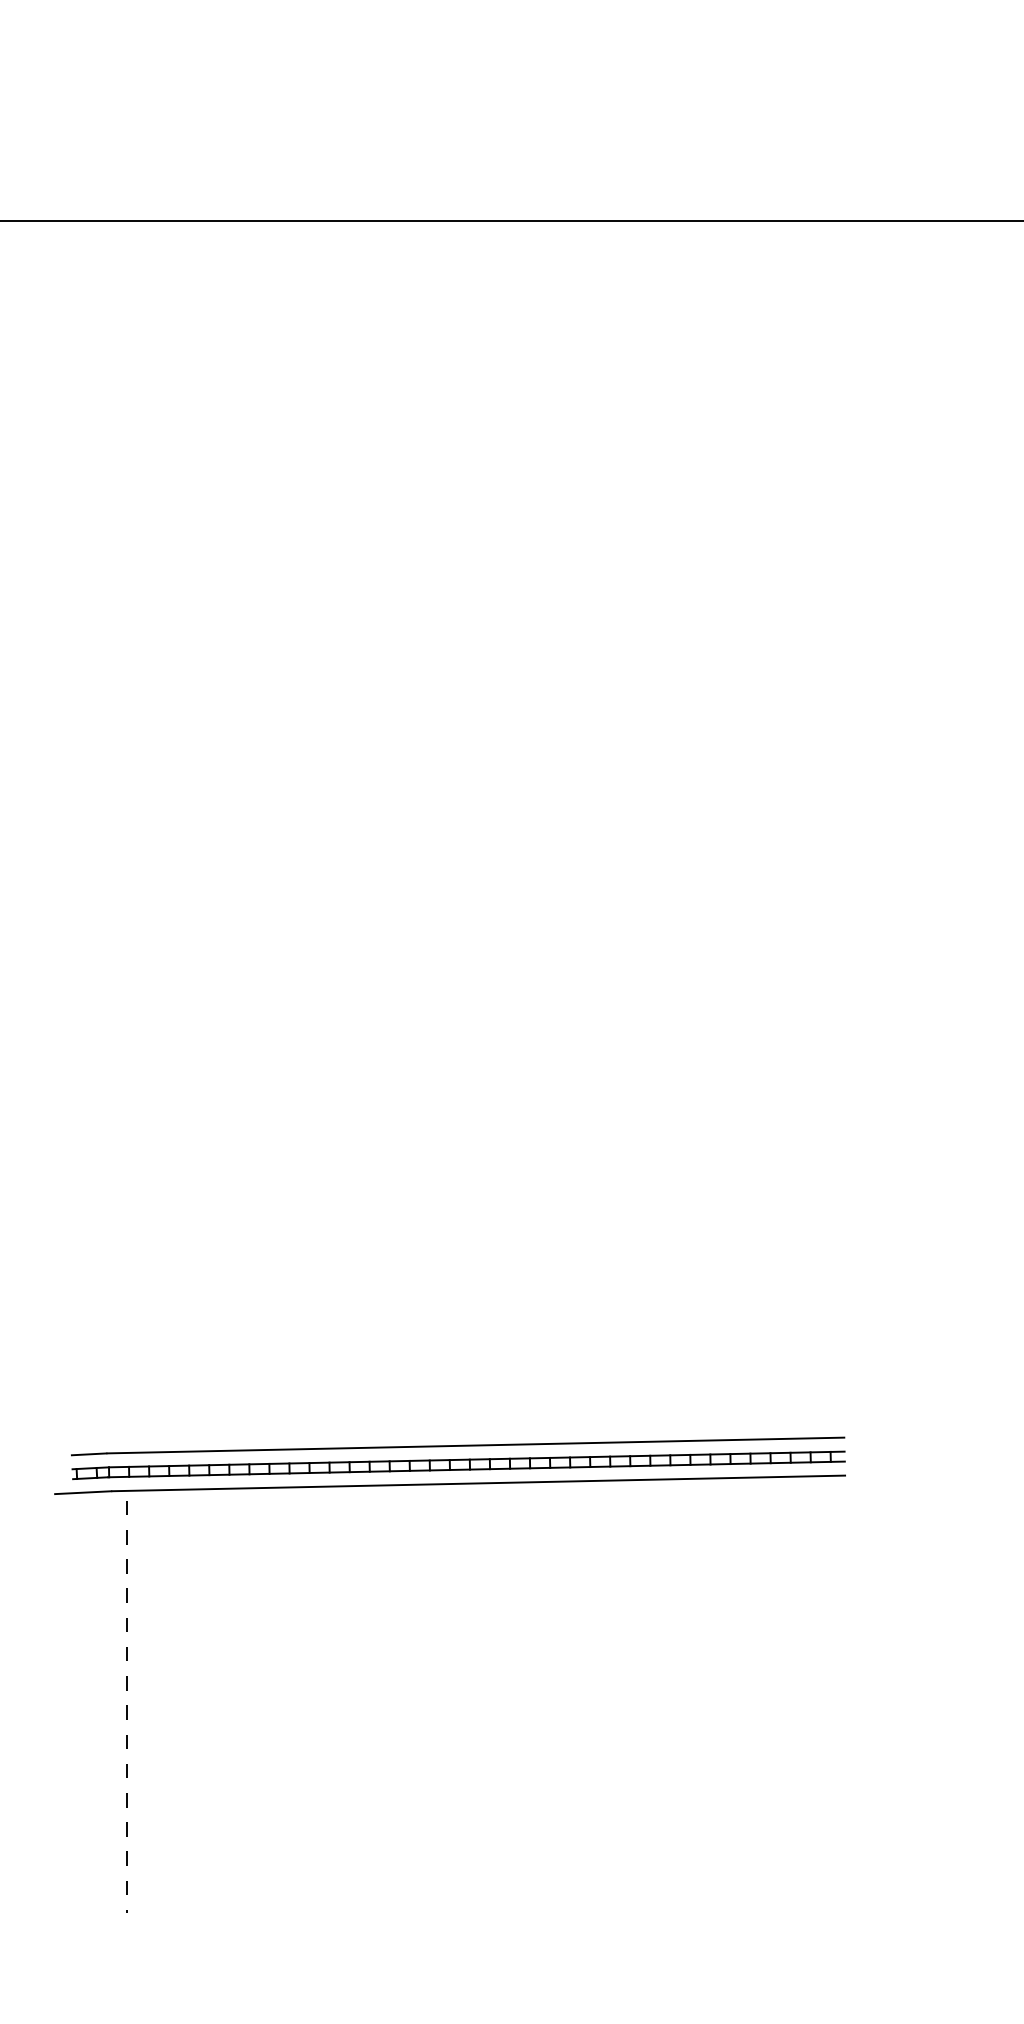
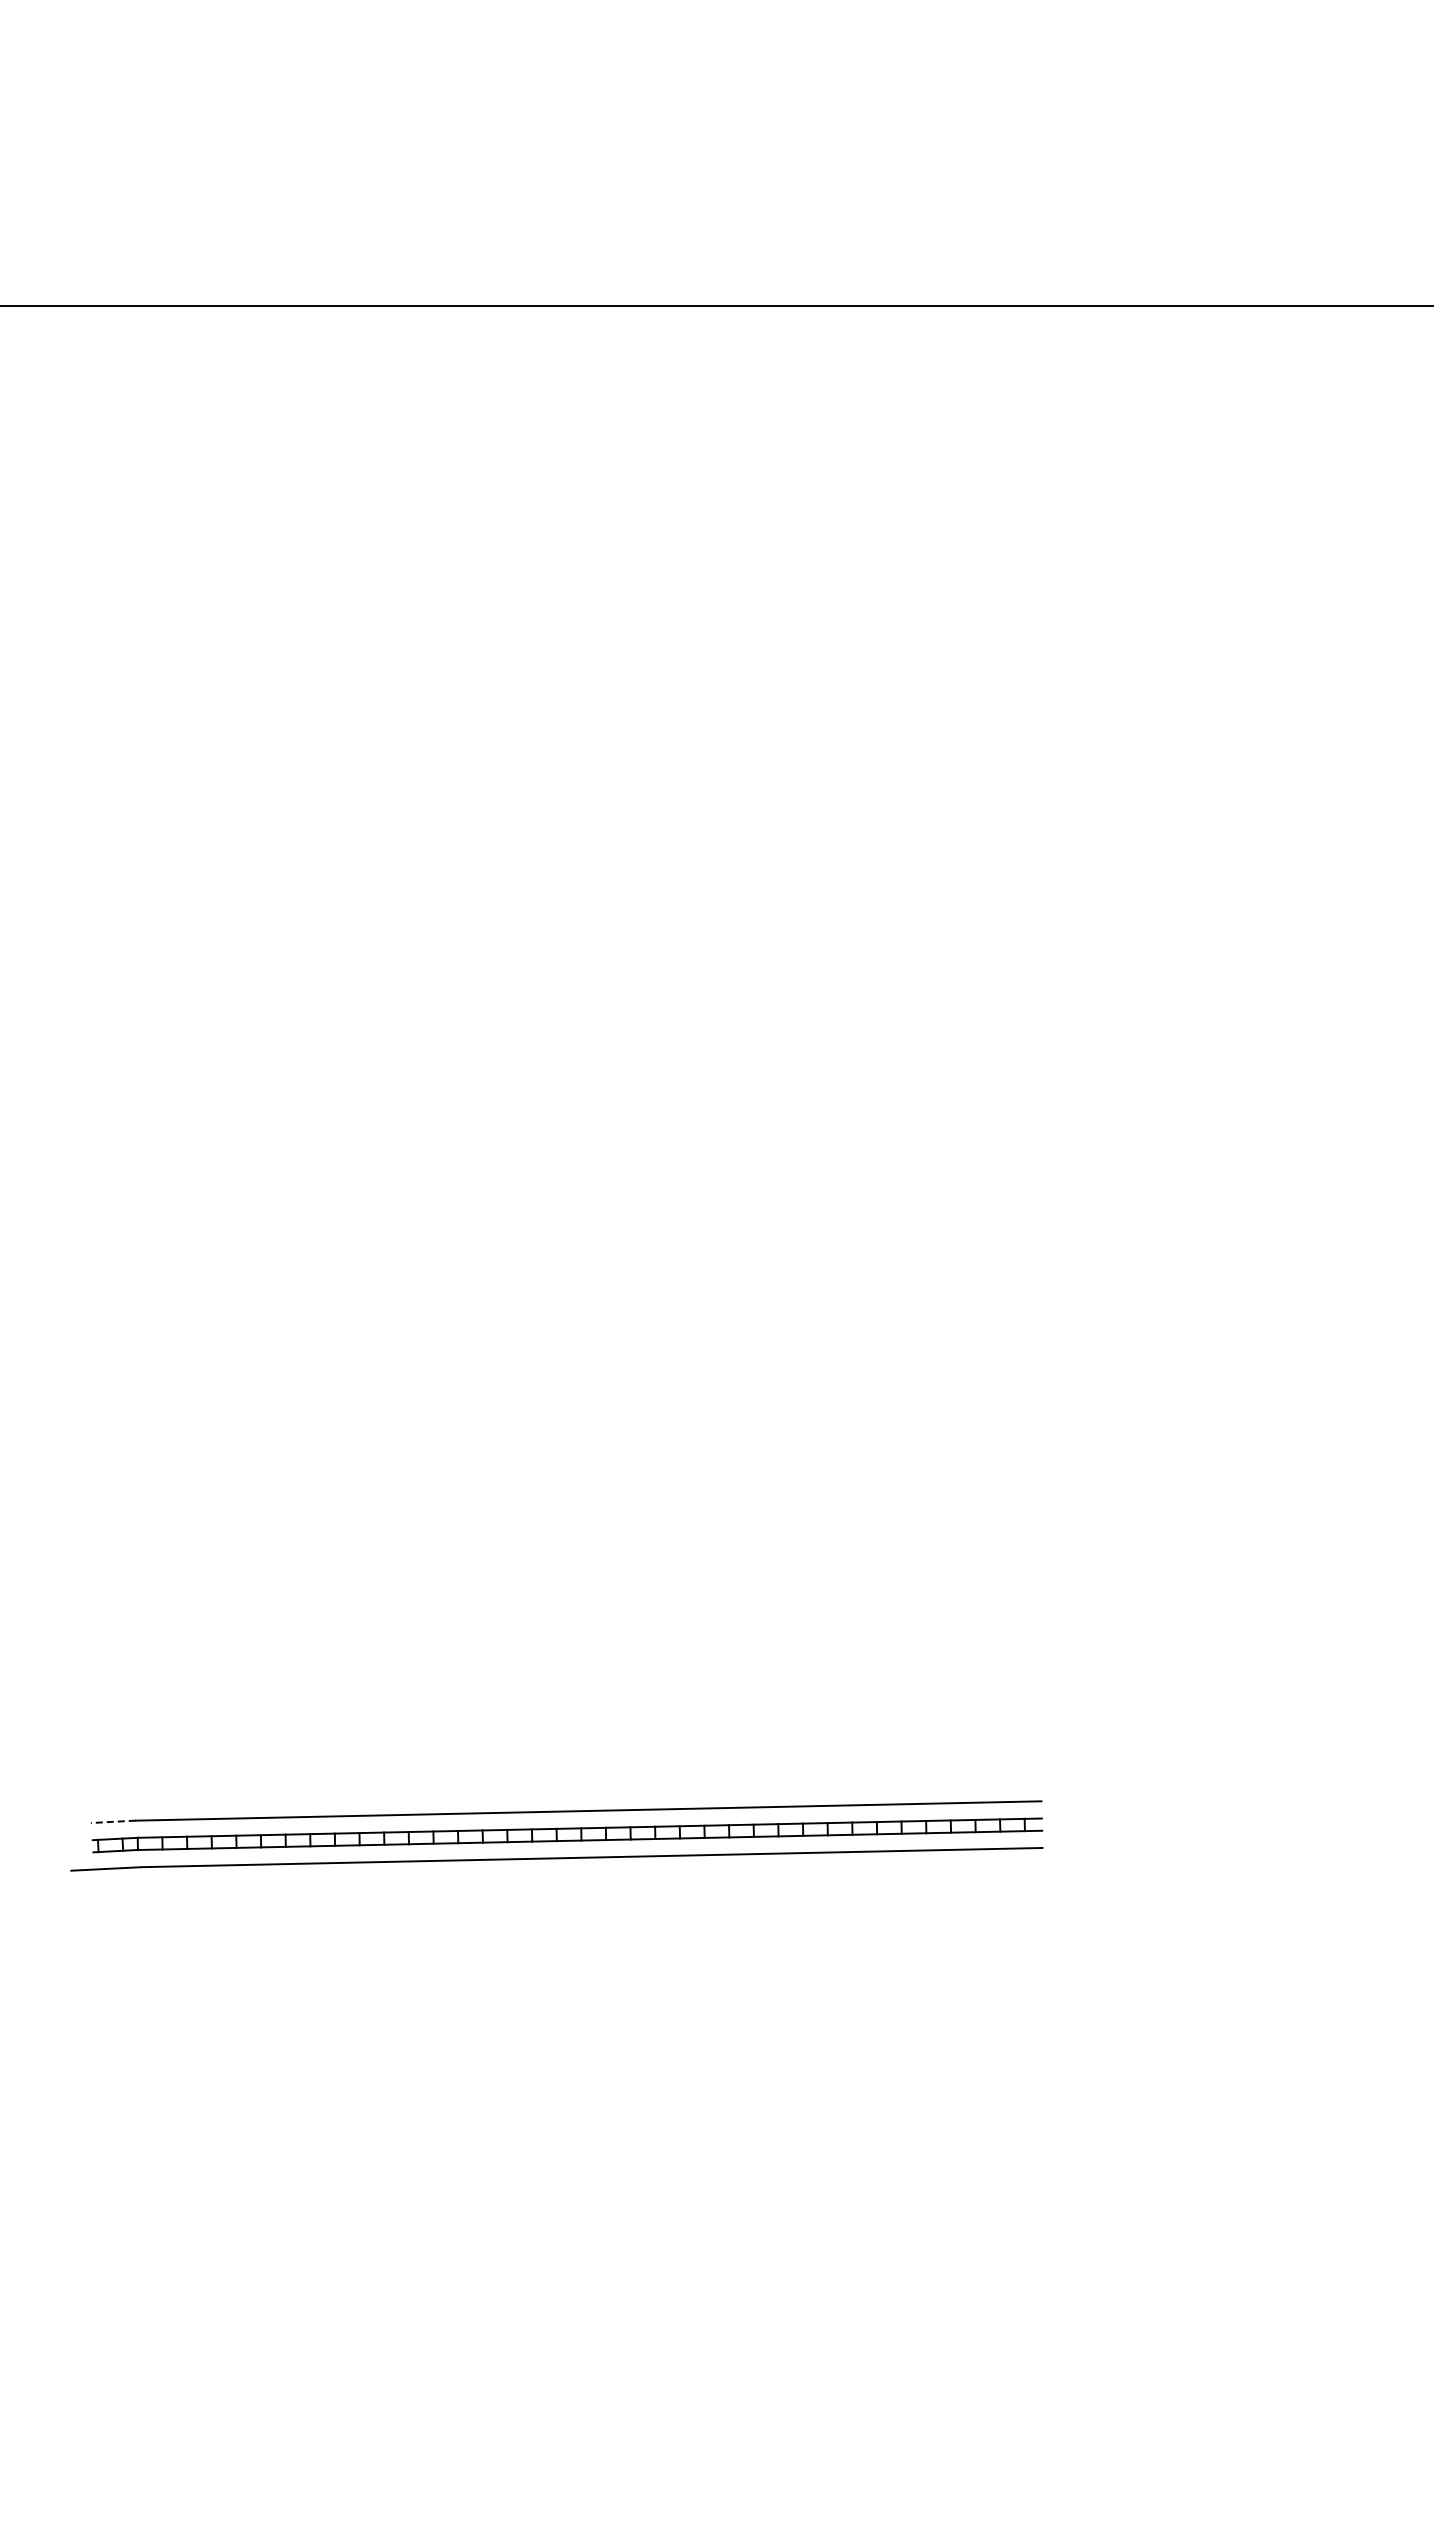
line: (88, 1454) -> (112, 1821), solid -> dashed
line: (126, 1701) -> (159, 2125), removed

